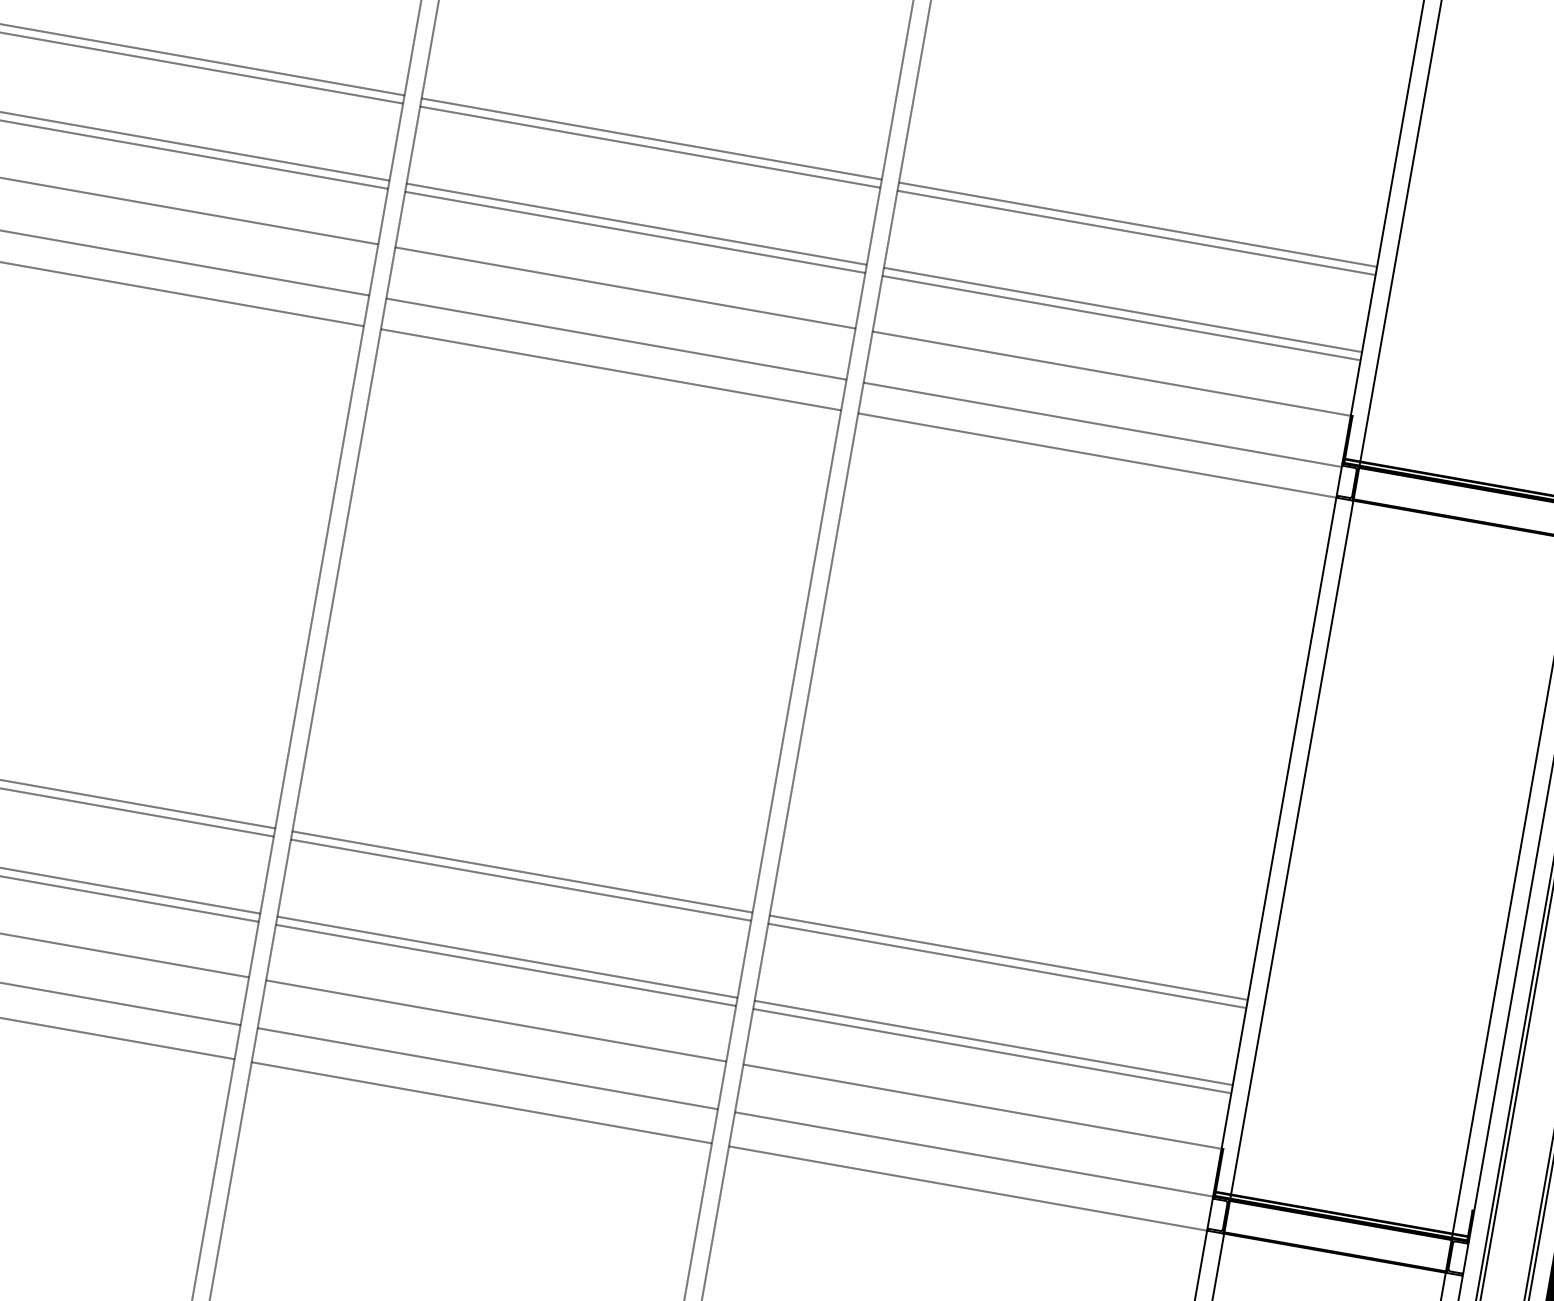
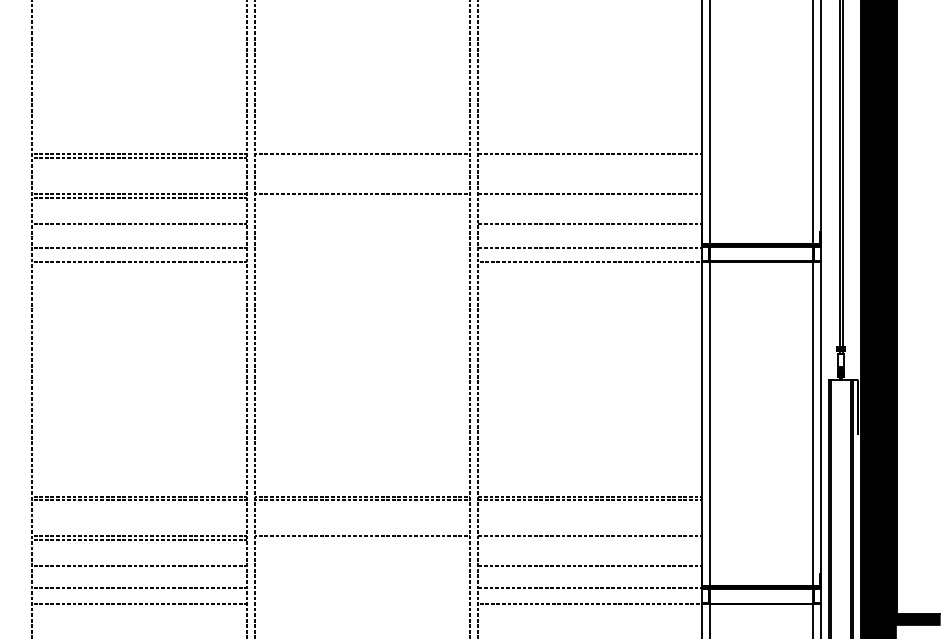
line: (649, 146) -> (362, 157), removed
line: (634, 231) -> (362, 197), removed
line: (1135, 231) -> (589, 157), removed
line: (624, 287) -> (362, 223), removed
line: (1120, 317) -> (589, 197), removed
line: (615, 338) -> (362, 247), removed
line: (610, 368) -> (362, 261), removed
line: (505, 965) -> (362, 540), removed
line: (495, 1021) -> (362, 566), removed
line: (991, 1051) -> (589, 540), removed
line: (487, 1068) -> (362, 588), removed
line: (481, 1102) -> (362, 604), removed

